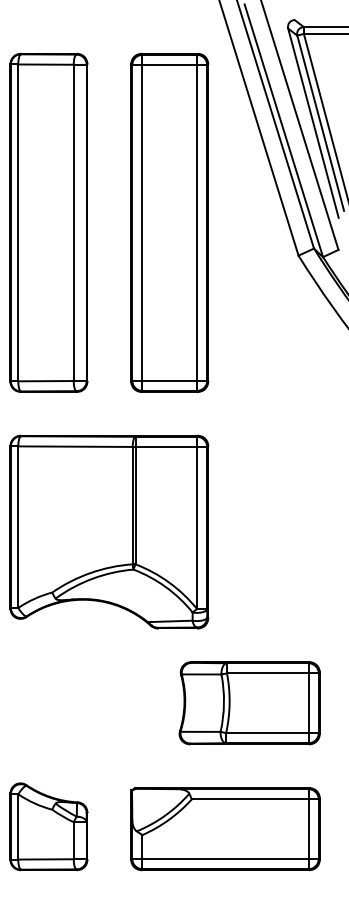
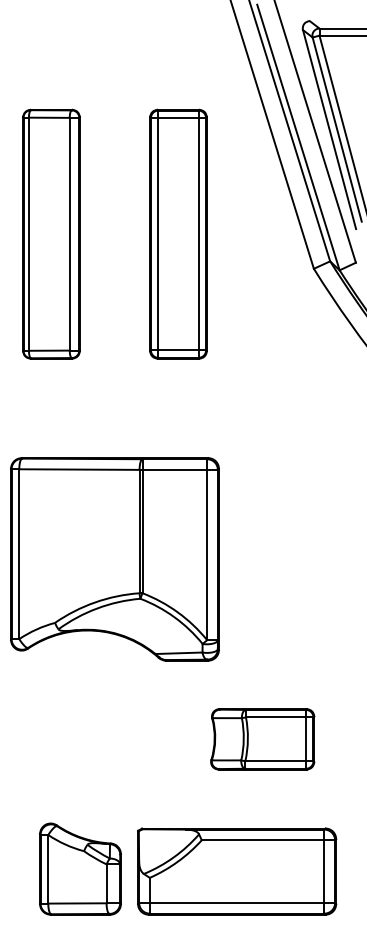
part: (48, 222) -> (51, 233), size x0.7
part: (169, 222) -> (178, 233), size x0.7
part: (249, 703) -> (262, 739), size x0.7
part: (48, 826) -> (80, 868), moved

